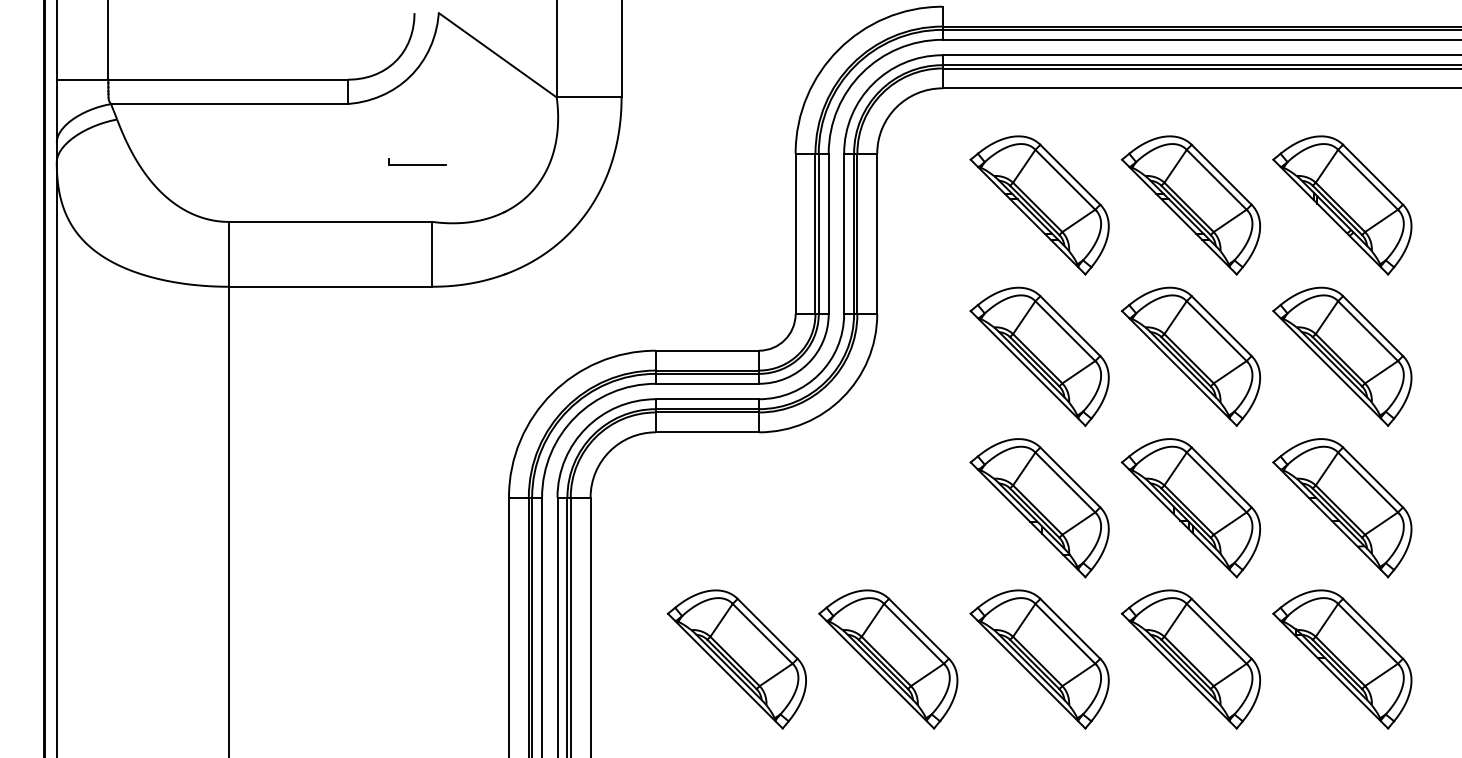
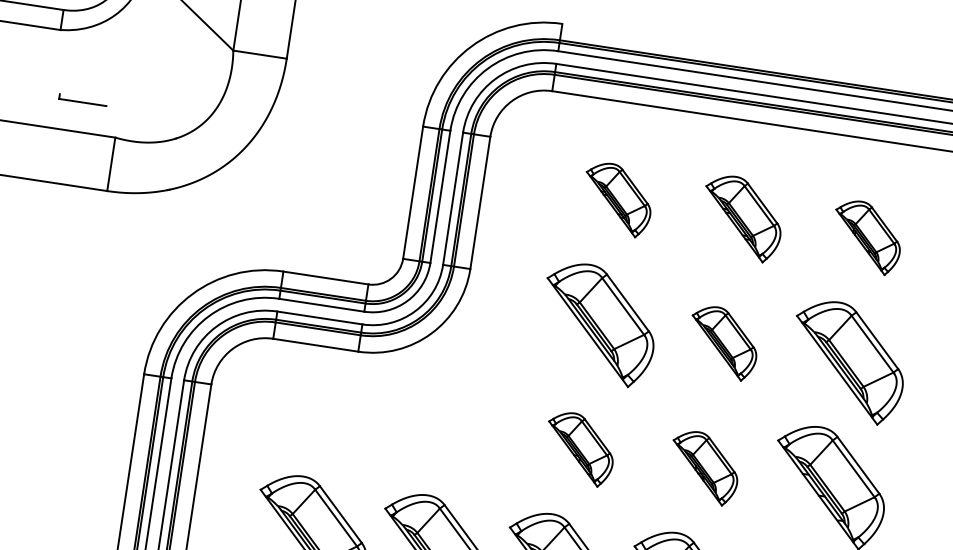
part: (417, 161) -> (83, 99), moved
part: (1039, 205) -> (617, 199), size x0.6
part: (1190, 205) -> (741, 218), size x0.7
part: (1342, 205) -> (867, 237), size x0.6
part: (1190, 356) -> (723, 342), size x0.6
part: (1039, 508) -> (579, 449), size x0.6
part: (1190, 508) -> (704, 468), size x0.6

